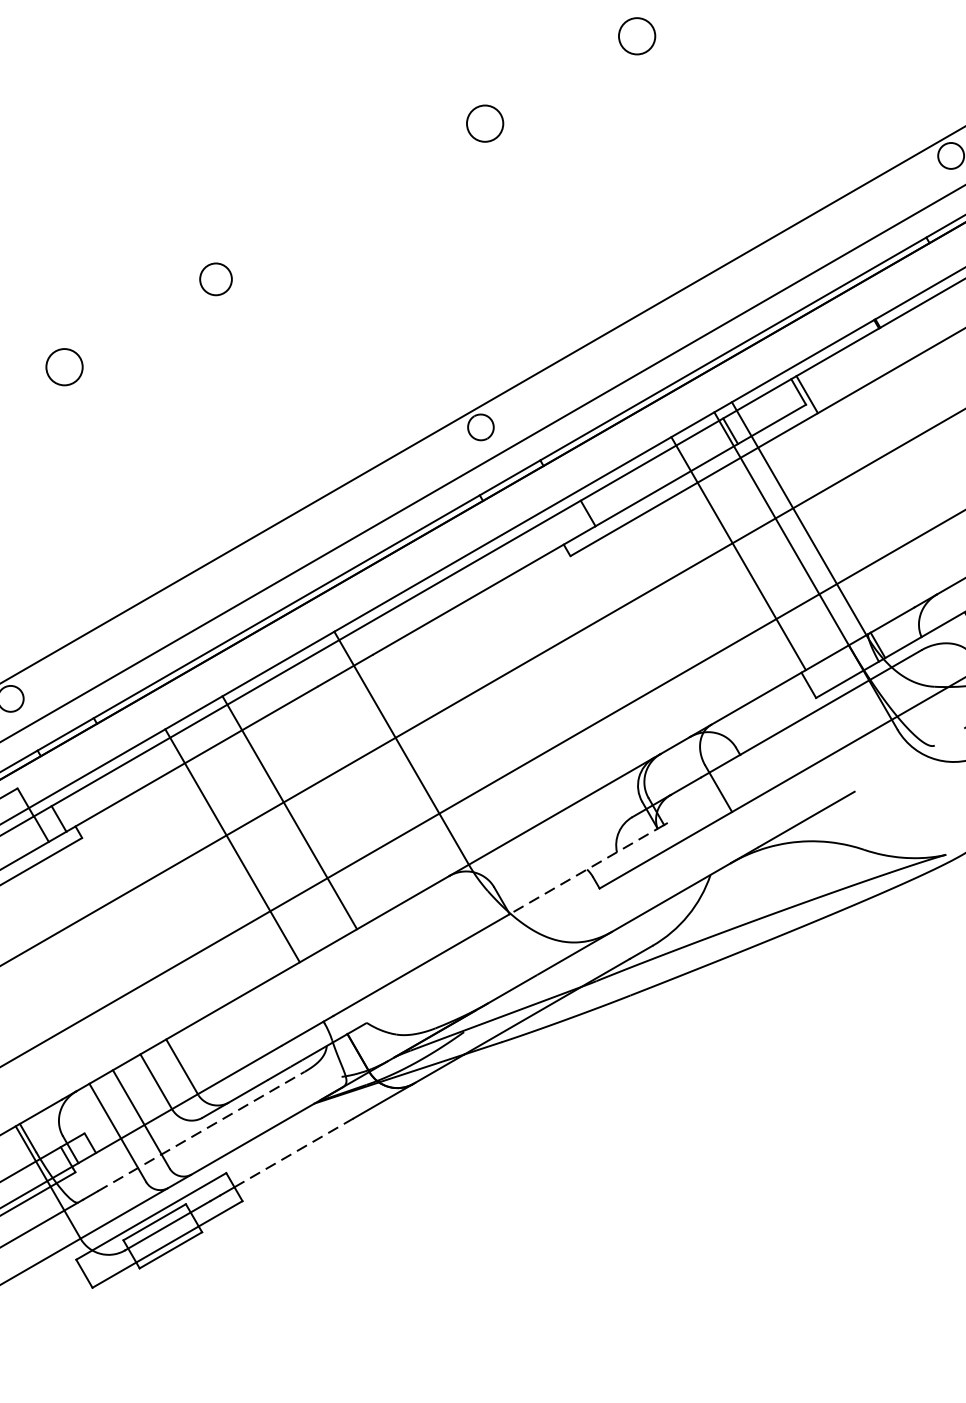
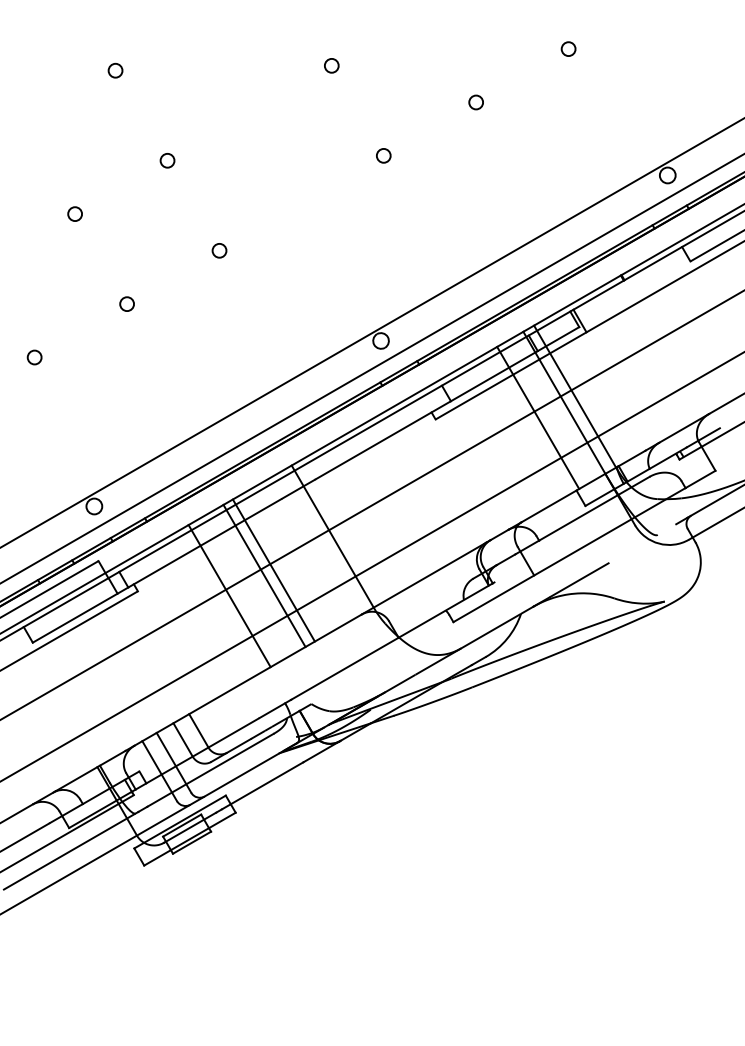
circle: (635, 36) -> (475, 102), size x0.62
circle: (484, 123) -> (383, 155), size x0.62
circle: (130, 131) -> (167, 160), added
circle: (215, 279) -> (219, 250), size x0.71
circle: (63, 365) -> (126, 303), size x0.62
line: (304, 803) -> (273, 570), added
line: (586, 869) -> (445, 610), dashed -> solid
line: (201, 1131) -> (210, 770), dashed -> solid
line: (294, 1153) -> (267, 783), dashed -> solid

